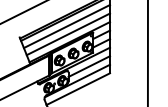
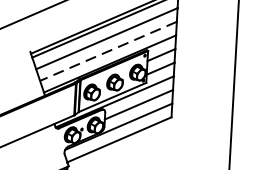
line: (68, 34) -> (108, 51), solid -> dashed

